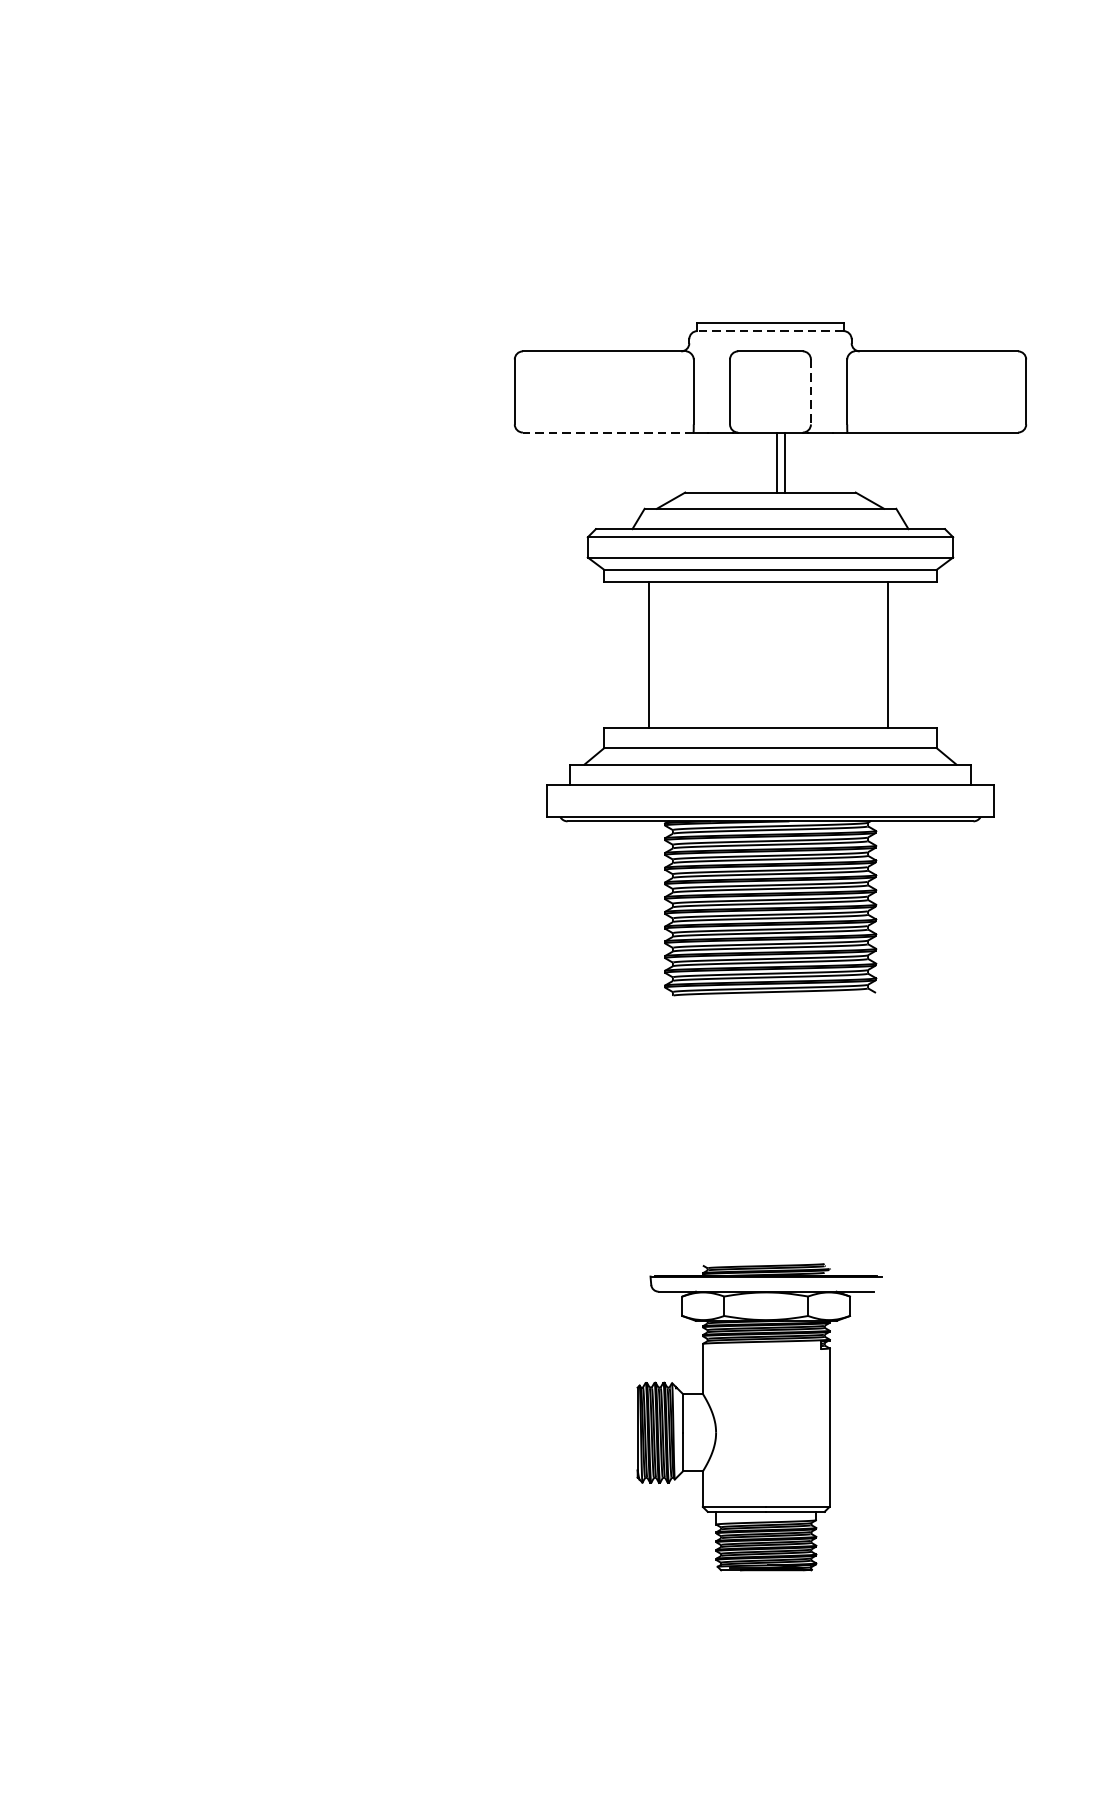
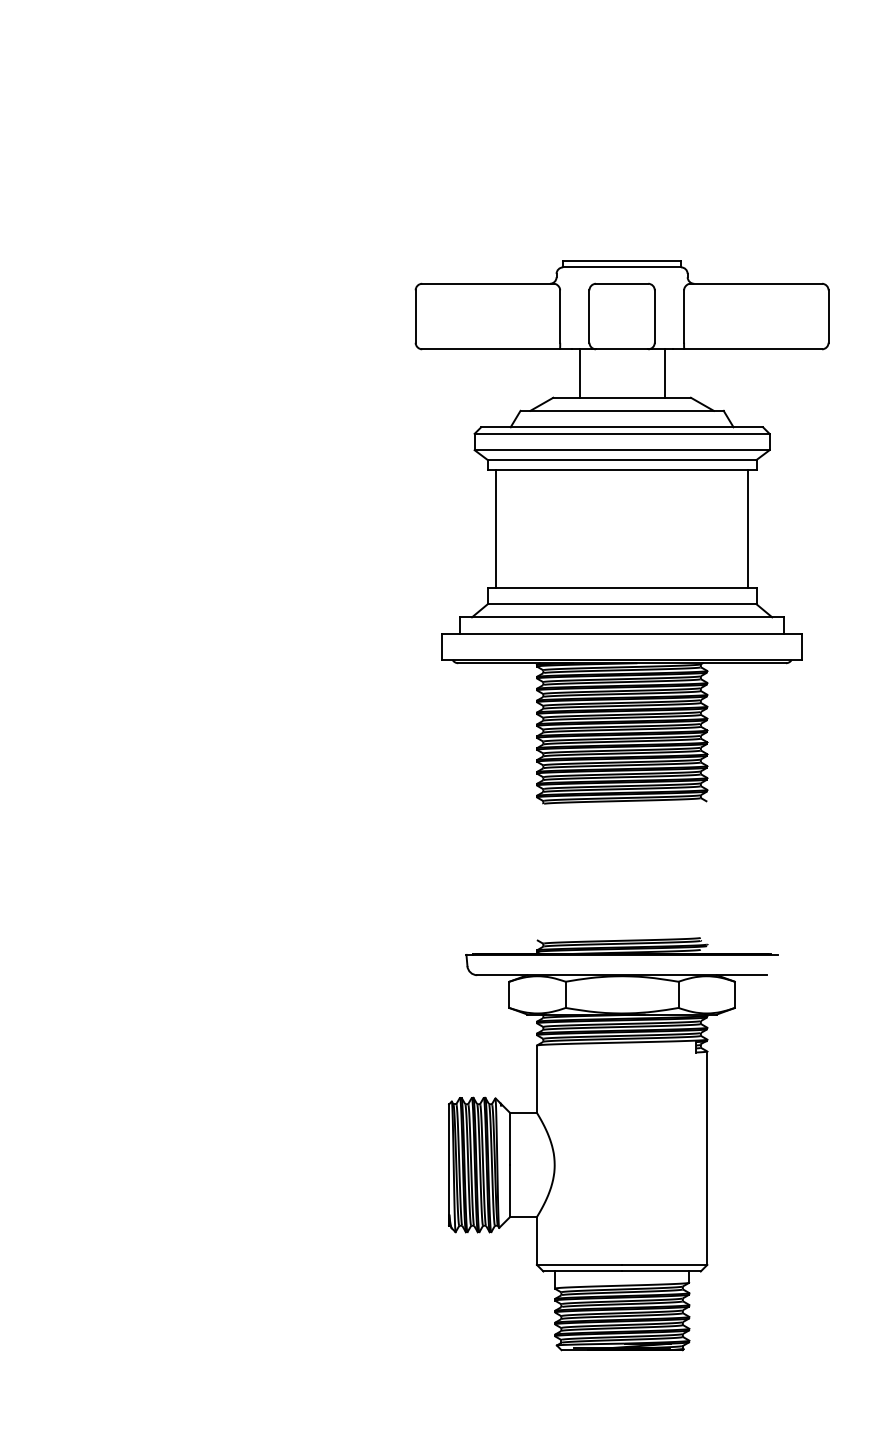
line: (770, 331) -> (622, 267), dashed -> solid
line: (810, 393) -> (654, 317), dashed -> solid
line: (608, 432) -> (491, 349), dashed -> solid
line: (777, 462) -> (579, 373), moved
line: (784, 462) -> (664, 373), moved
line: (648, 654) -> (495, 528), moved
line: (888, 654) -> (748, 528), moved
part: (759, 1417) -> (613, 1144), size x1.67

